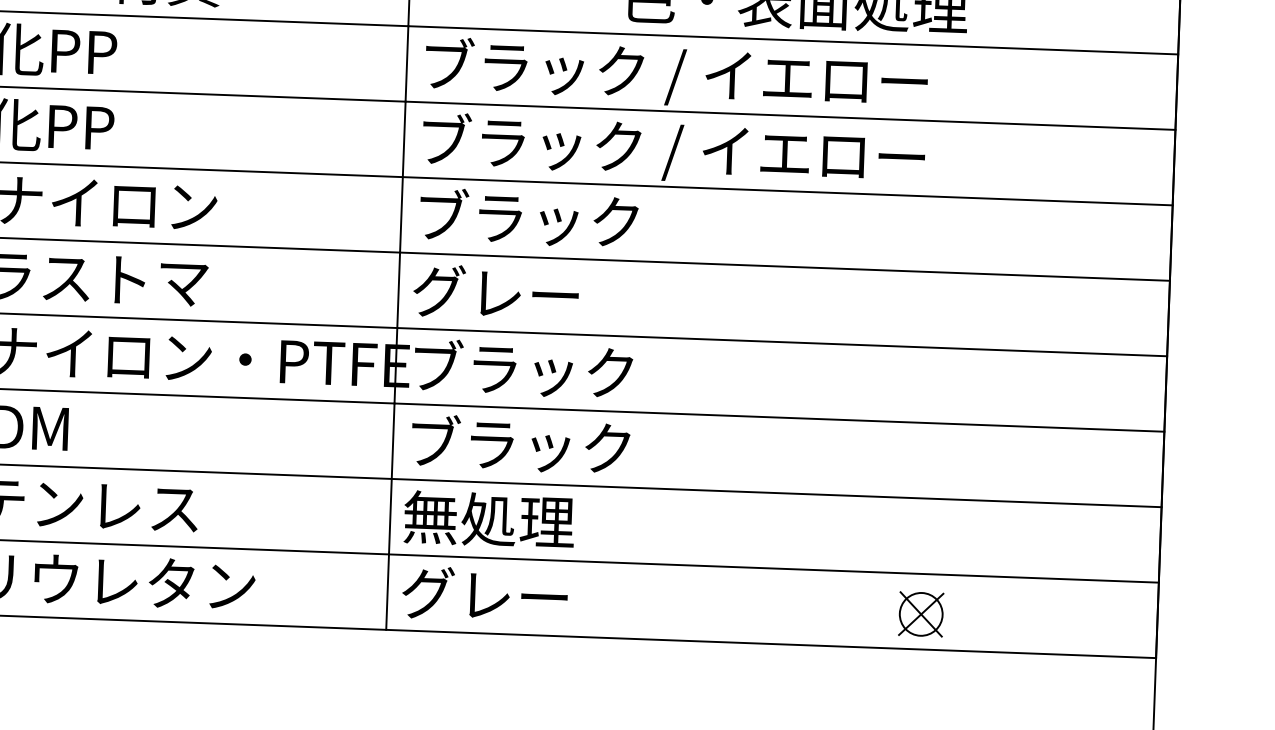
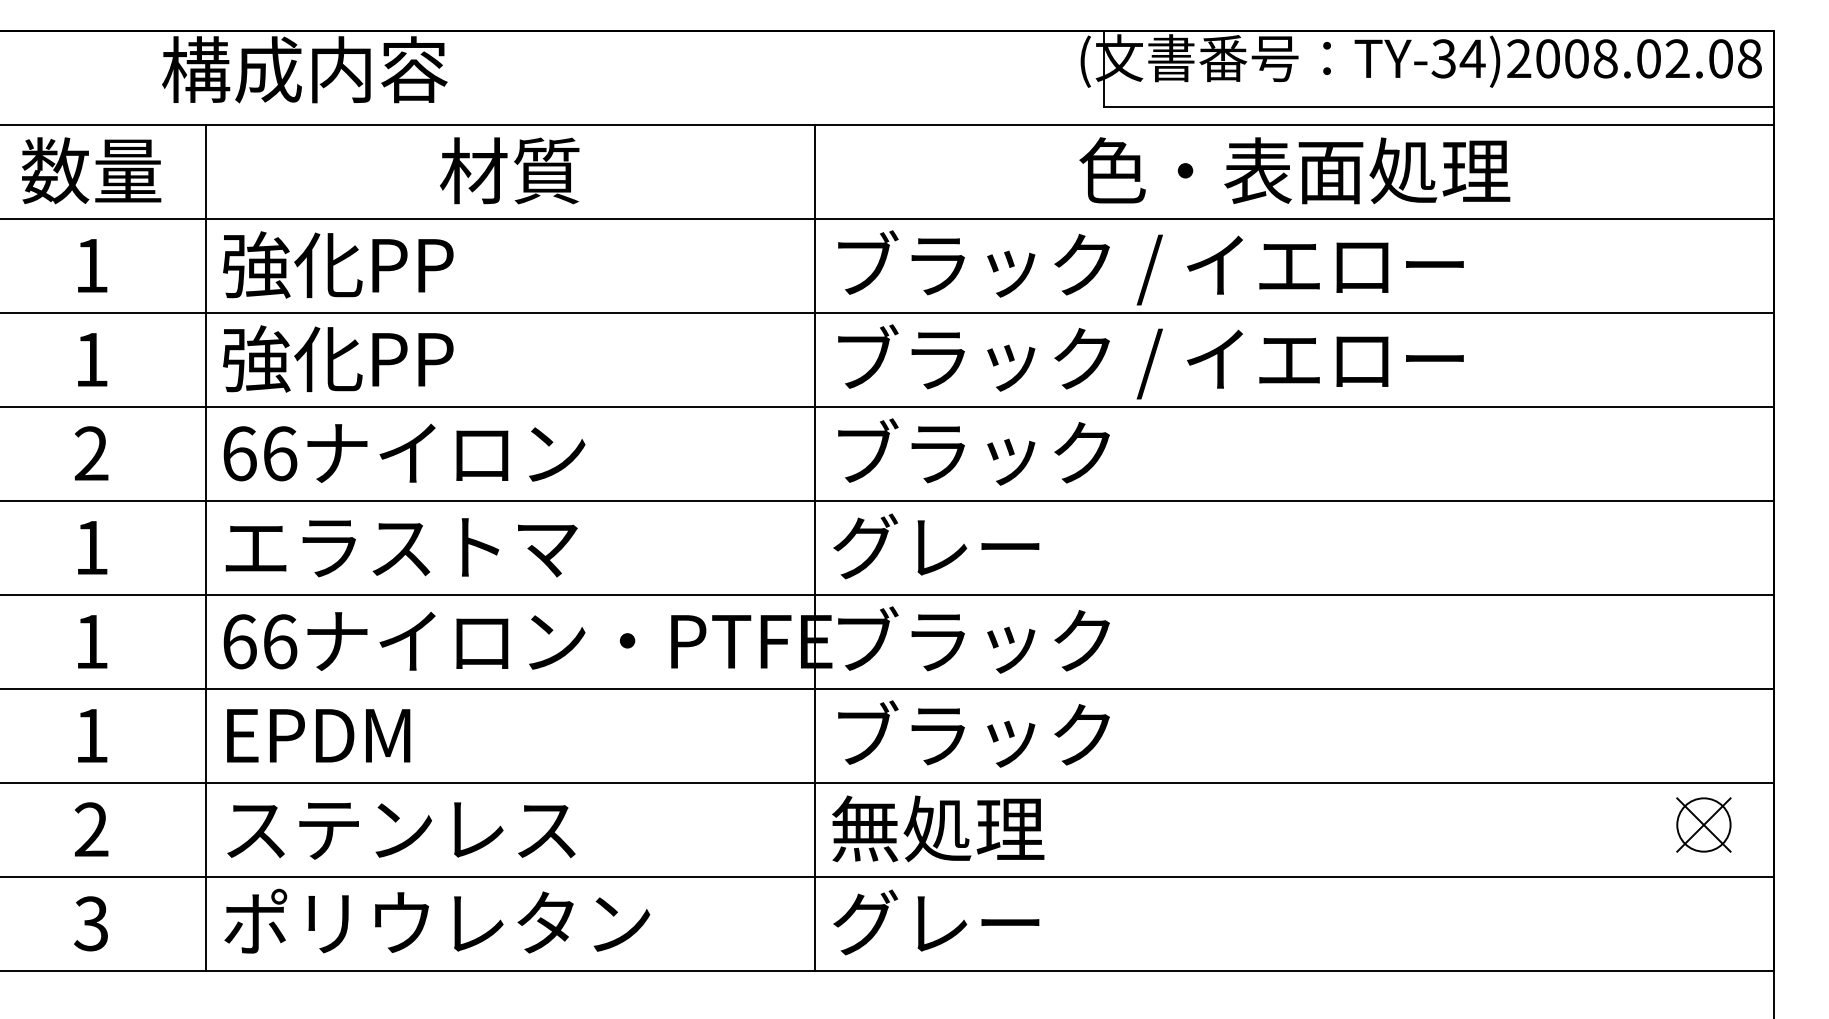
part: (920, 613) -> (1703, 824), moved

